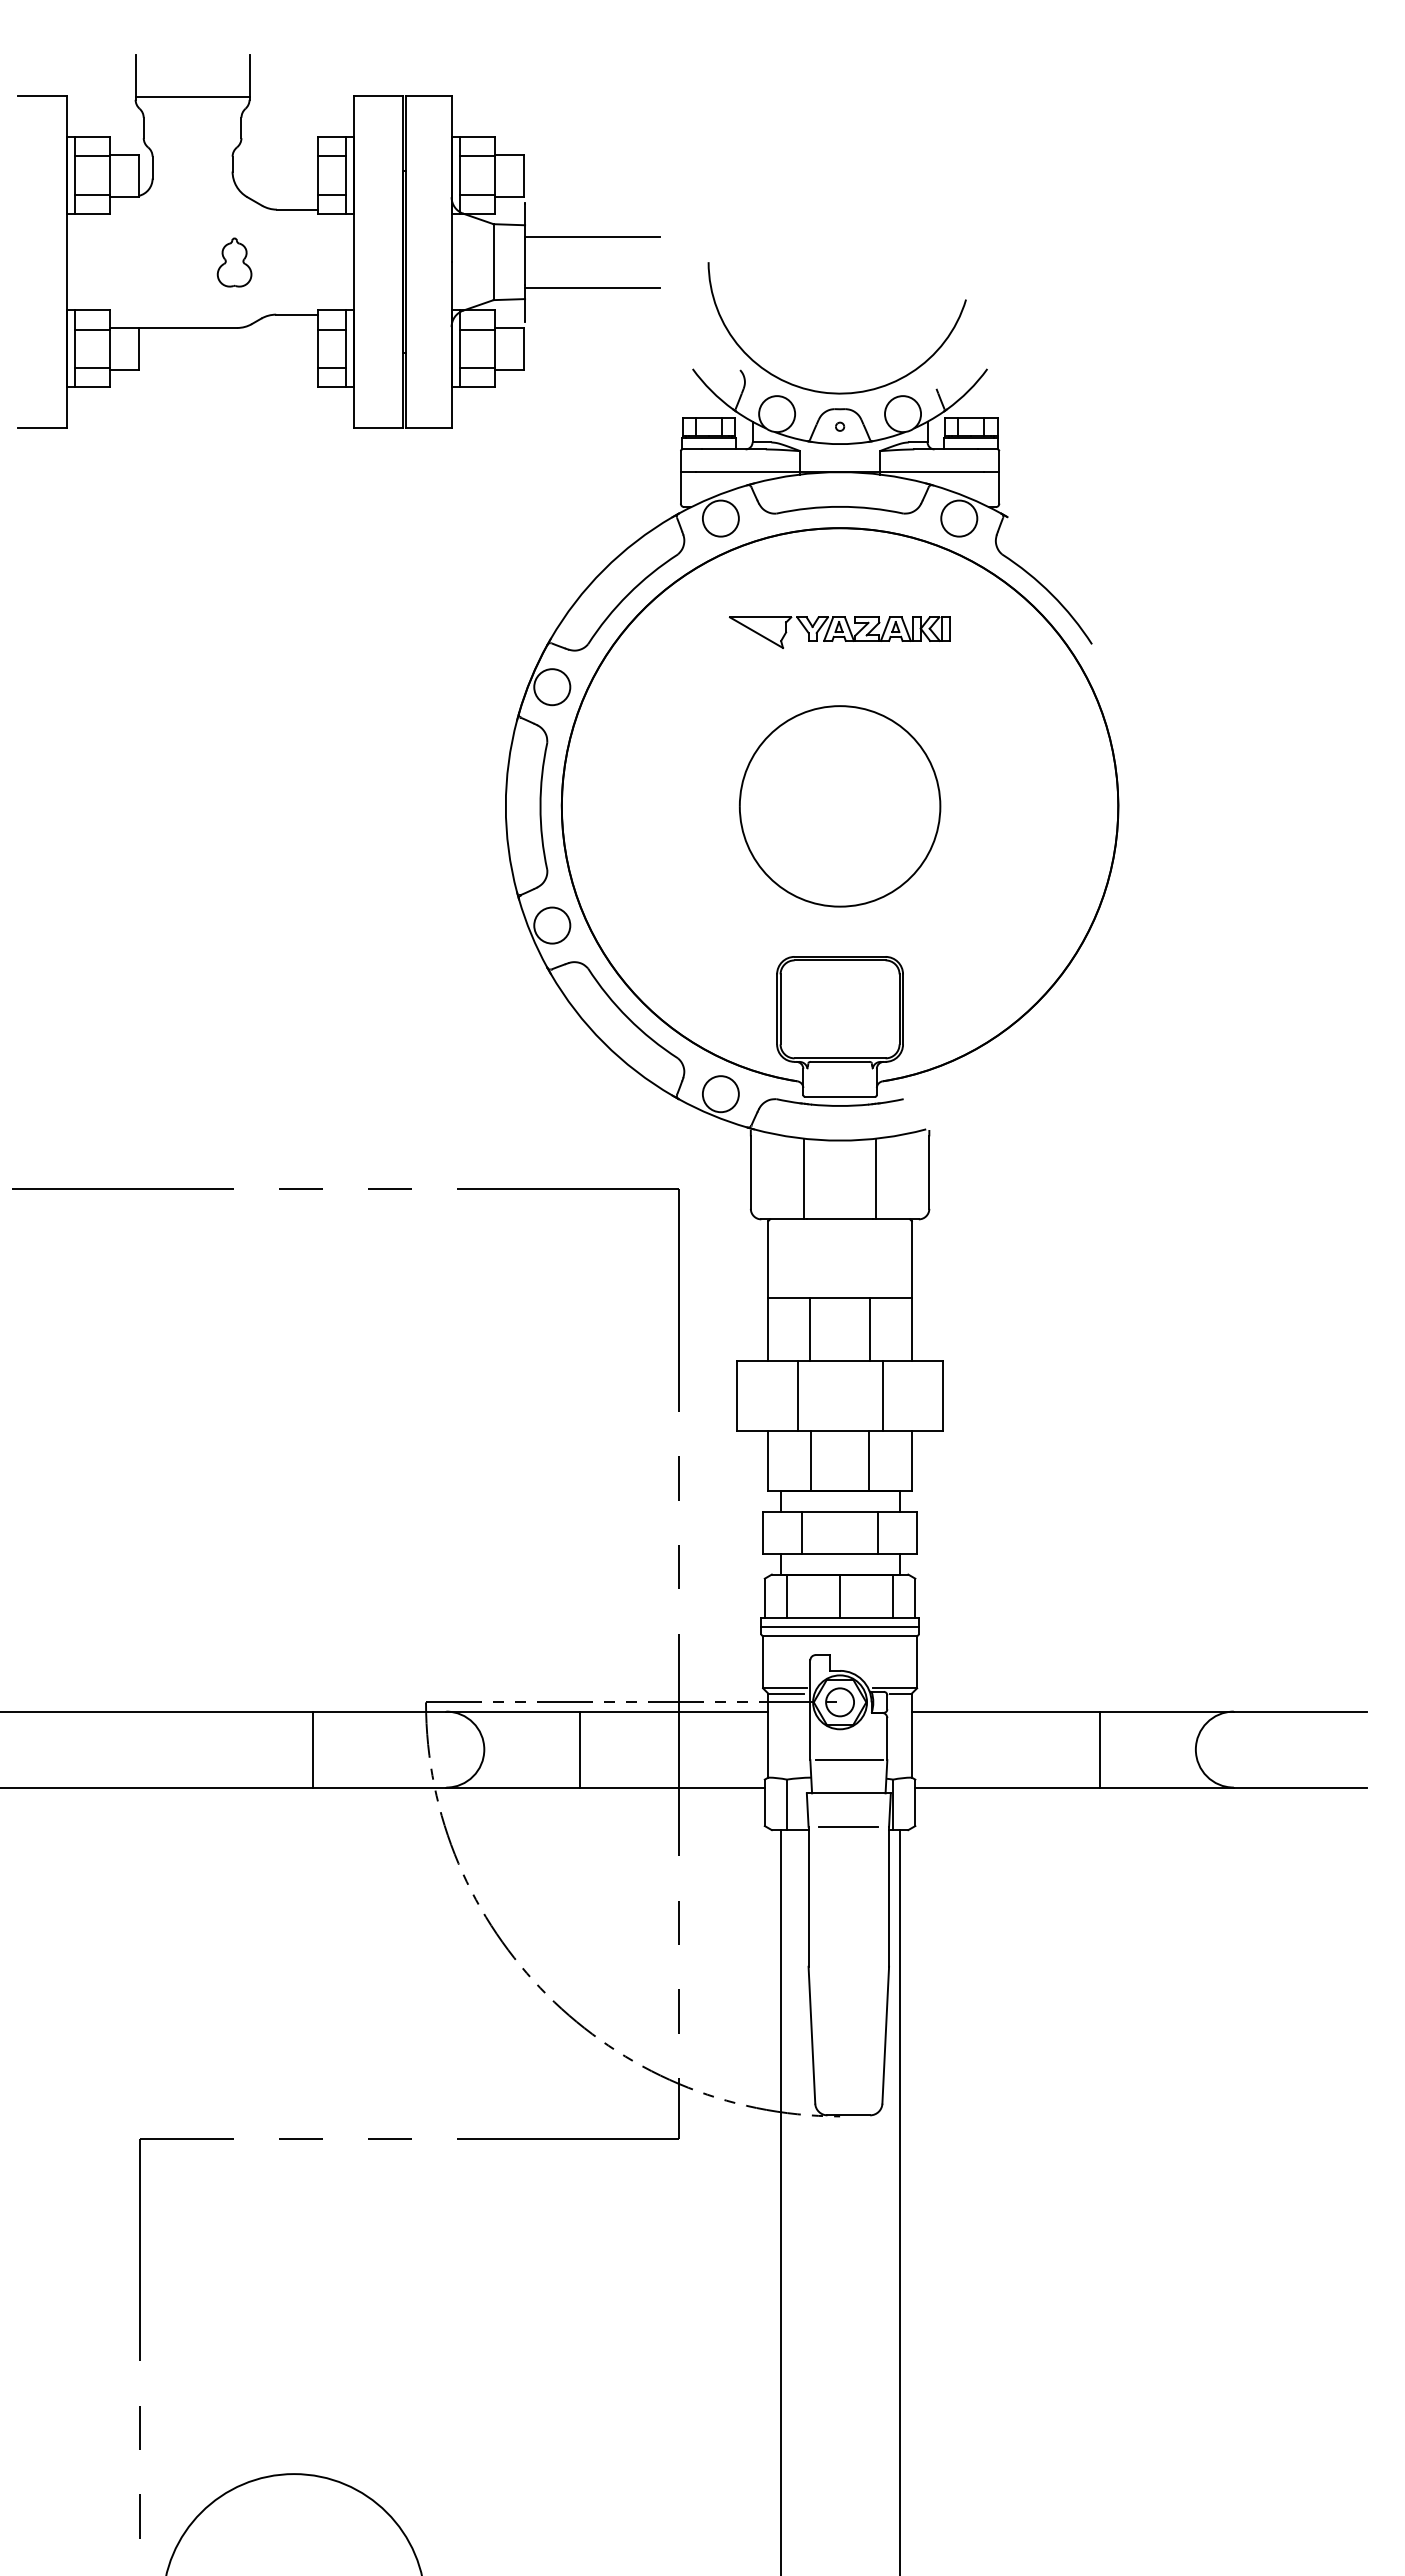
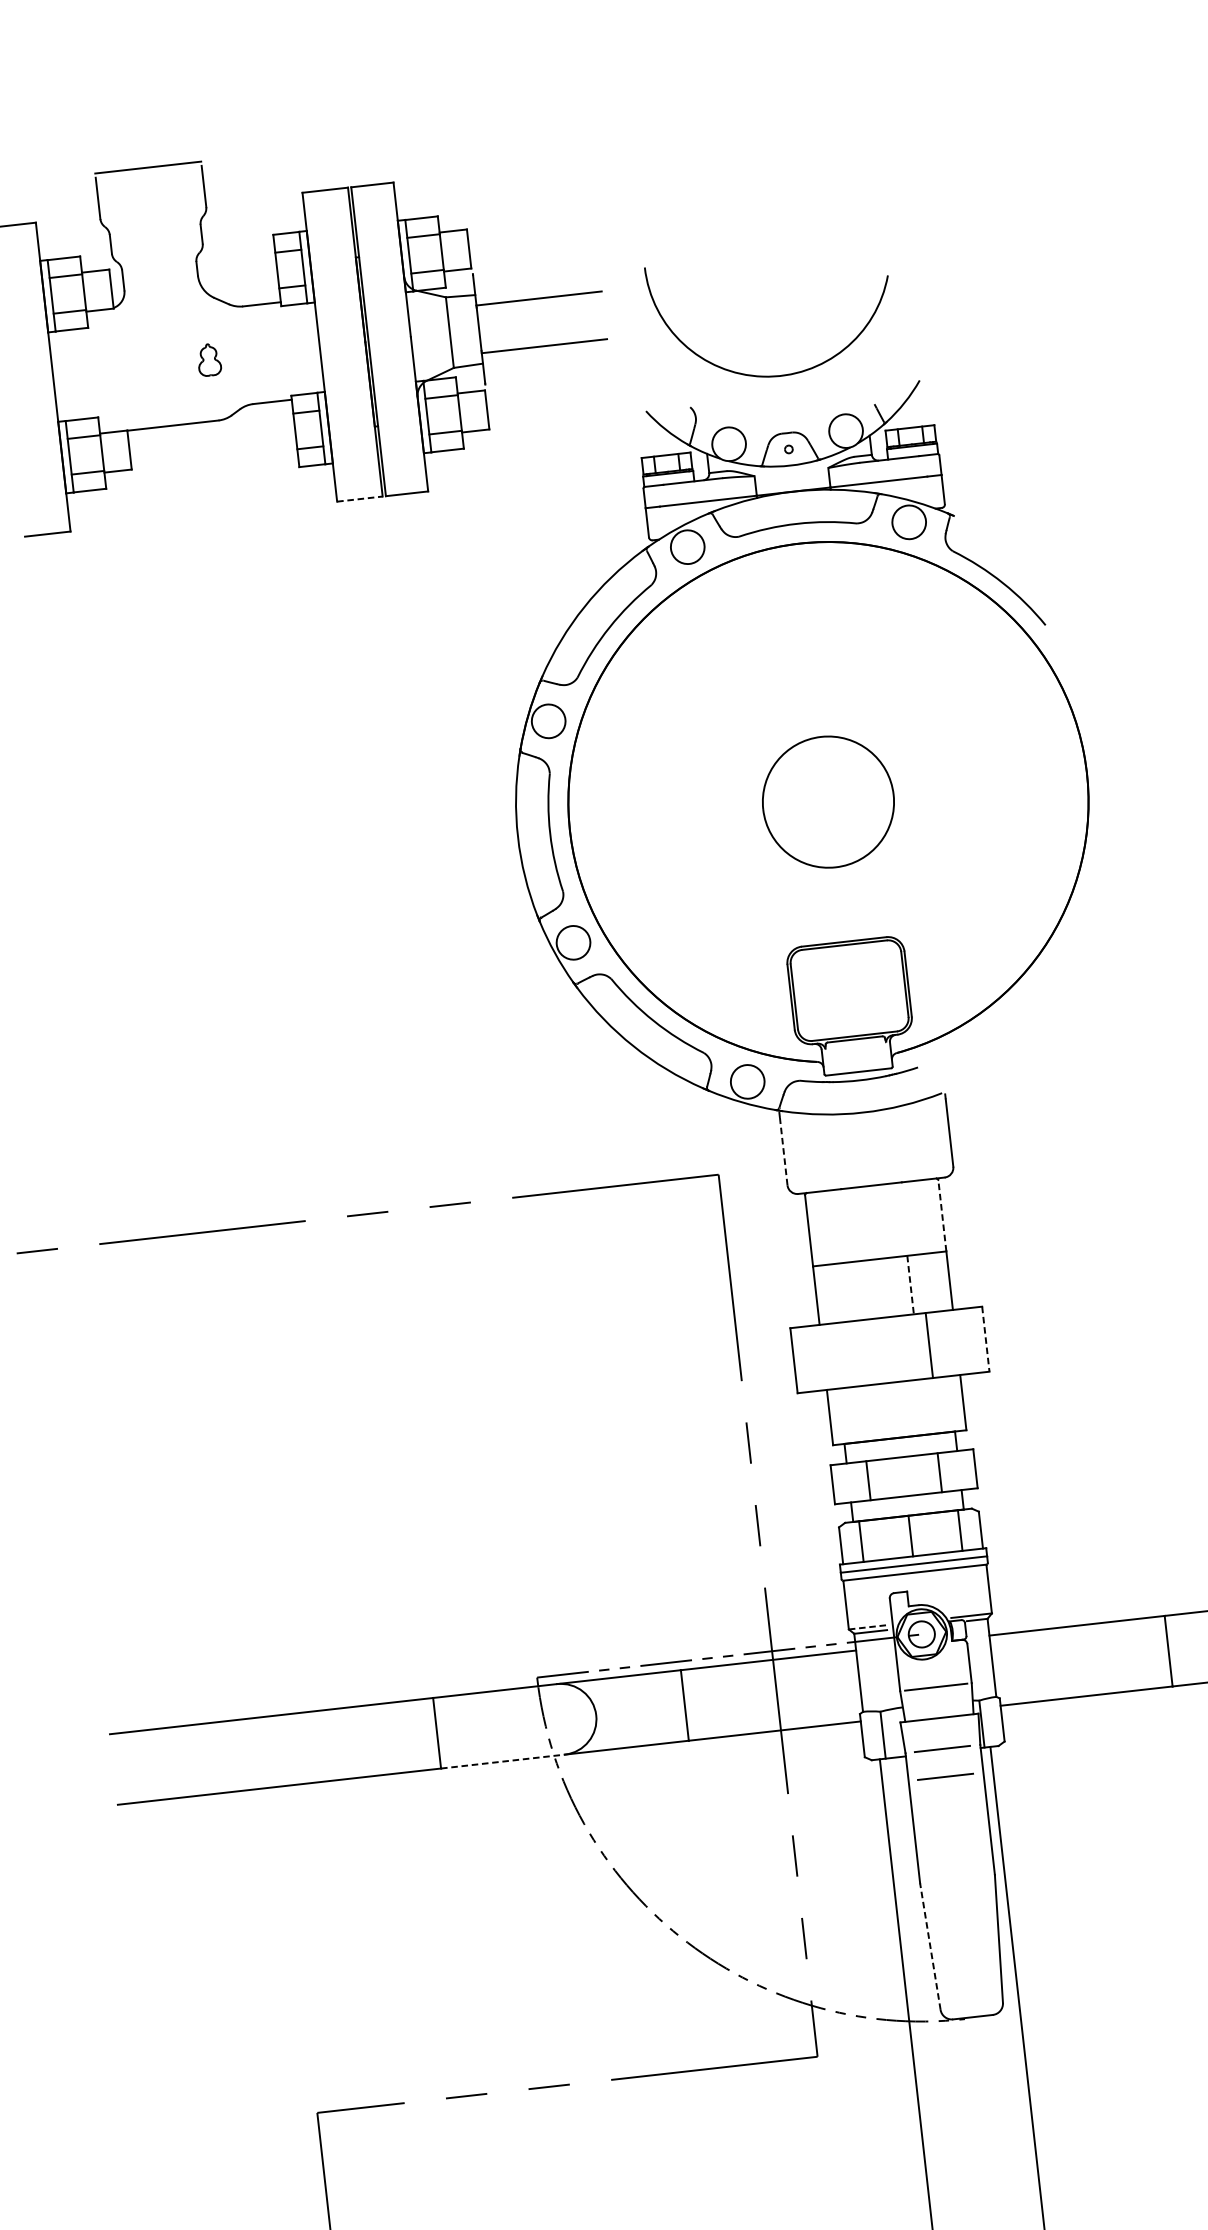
line: (192, 96) -> (148, 167), moved
part: (234, 262) -> (209, 359), size x0.7
arc: (825, 391) -> (766, 375), moved
line: (378, 428) -> (360, 499), solid -> dashed
part: (839, 632) -> (809, 640), removed
part: (839, 806) -> (827, 802), size x0.7
line: (750, 1172) -> (783, 1151), solid -> dashed
line: (803, 1178) -> (833, 1151), removed
line: (876, 1178) -> (901, 1143), removed
line: (911, 1259) -> (942, 1215), solid -> dashed
line: (810, 1329) -> (855, 1291), removed
line: (869, 1330) -> (910, 1285), solid -> dashed
line: (797, 1396) -> (850, 1354), removed
line: (943, 1396) -> (986, 1339), solid -> dashed
line: (811, 1460) -> (870, 1412), removed
line: (869, 1460) -> (923, 1406), removed
line: (784, 1688) -> (868, 1627), solid -> dashed
line: (379, 1787) -> (502, 1761), solid -> dashed
line: (848, 1856) -> (945, 1776), added
line: (811, 2035) -> (929, 1946), solid -> dashed

